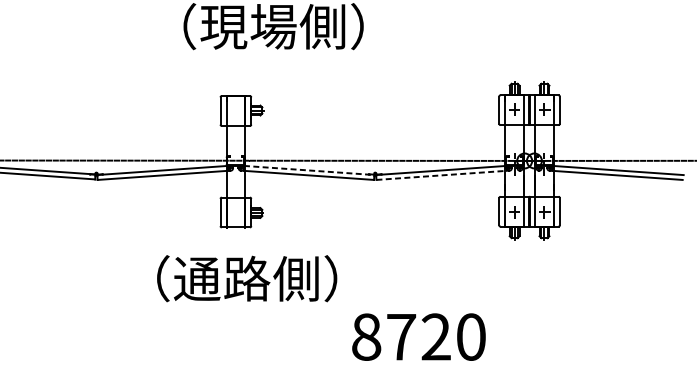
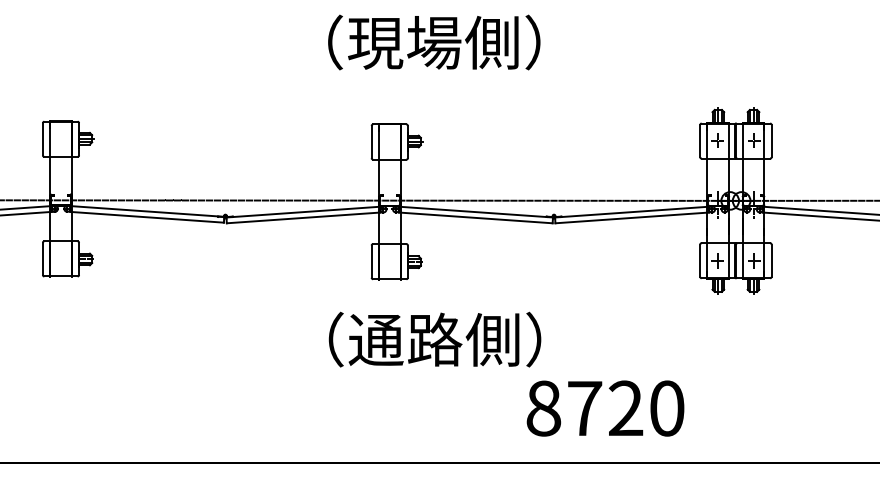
line: (310, 170) -> (477, 212), dashed -> solid
line: (441, 175) -> (632, 217), dashed -> solid
text: (246, 278) -> (434, 339), moved

